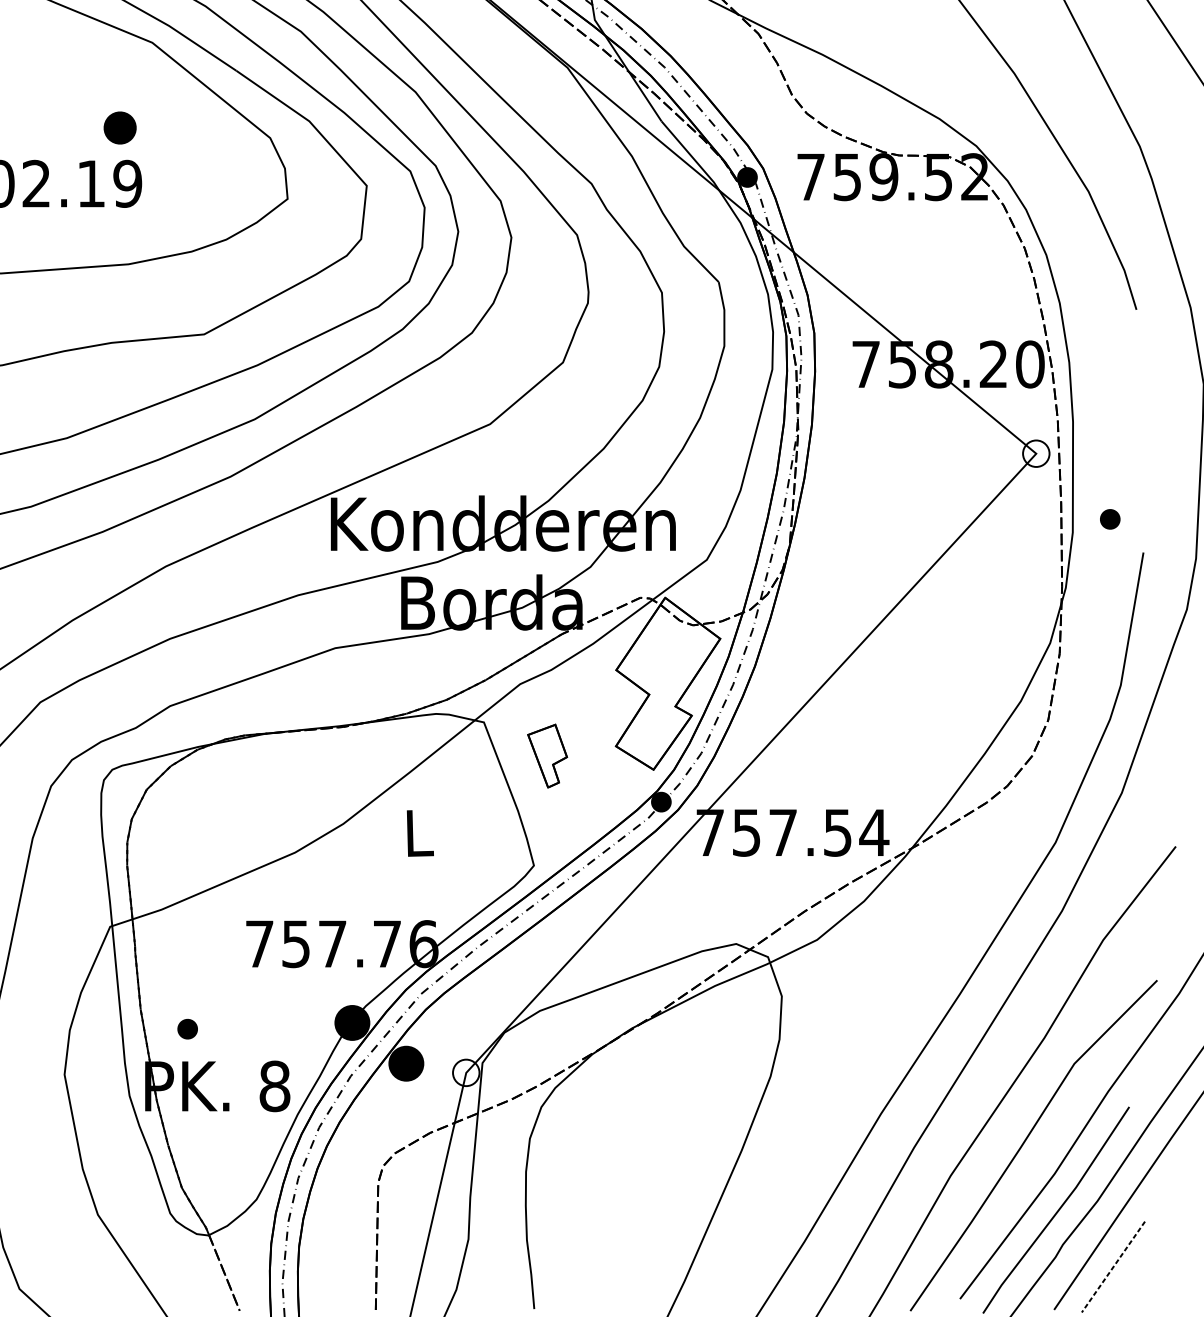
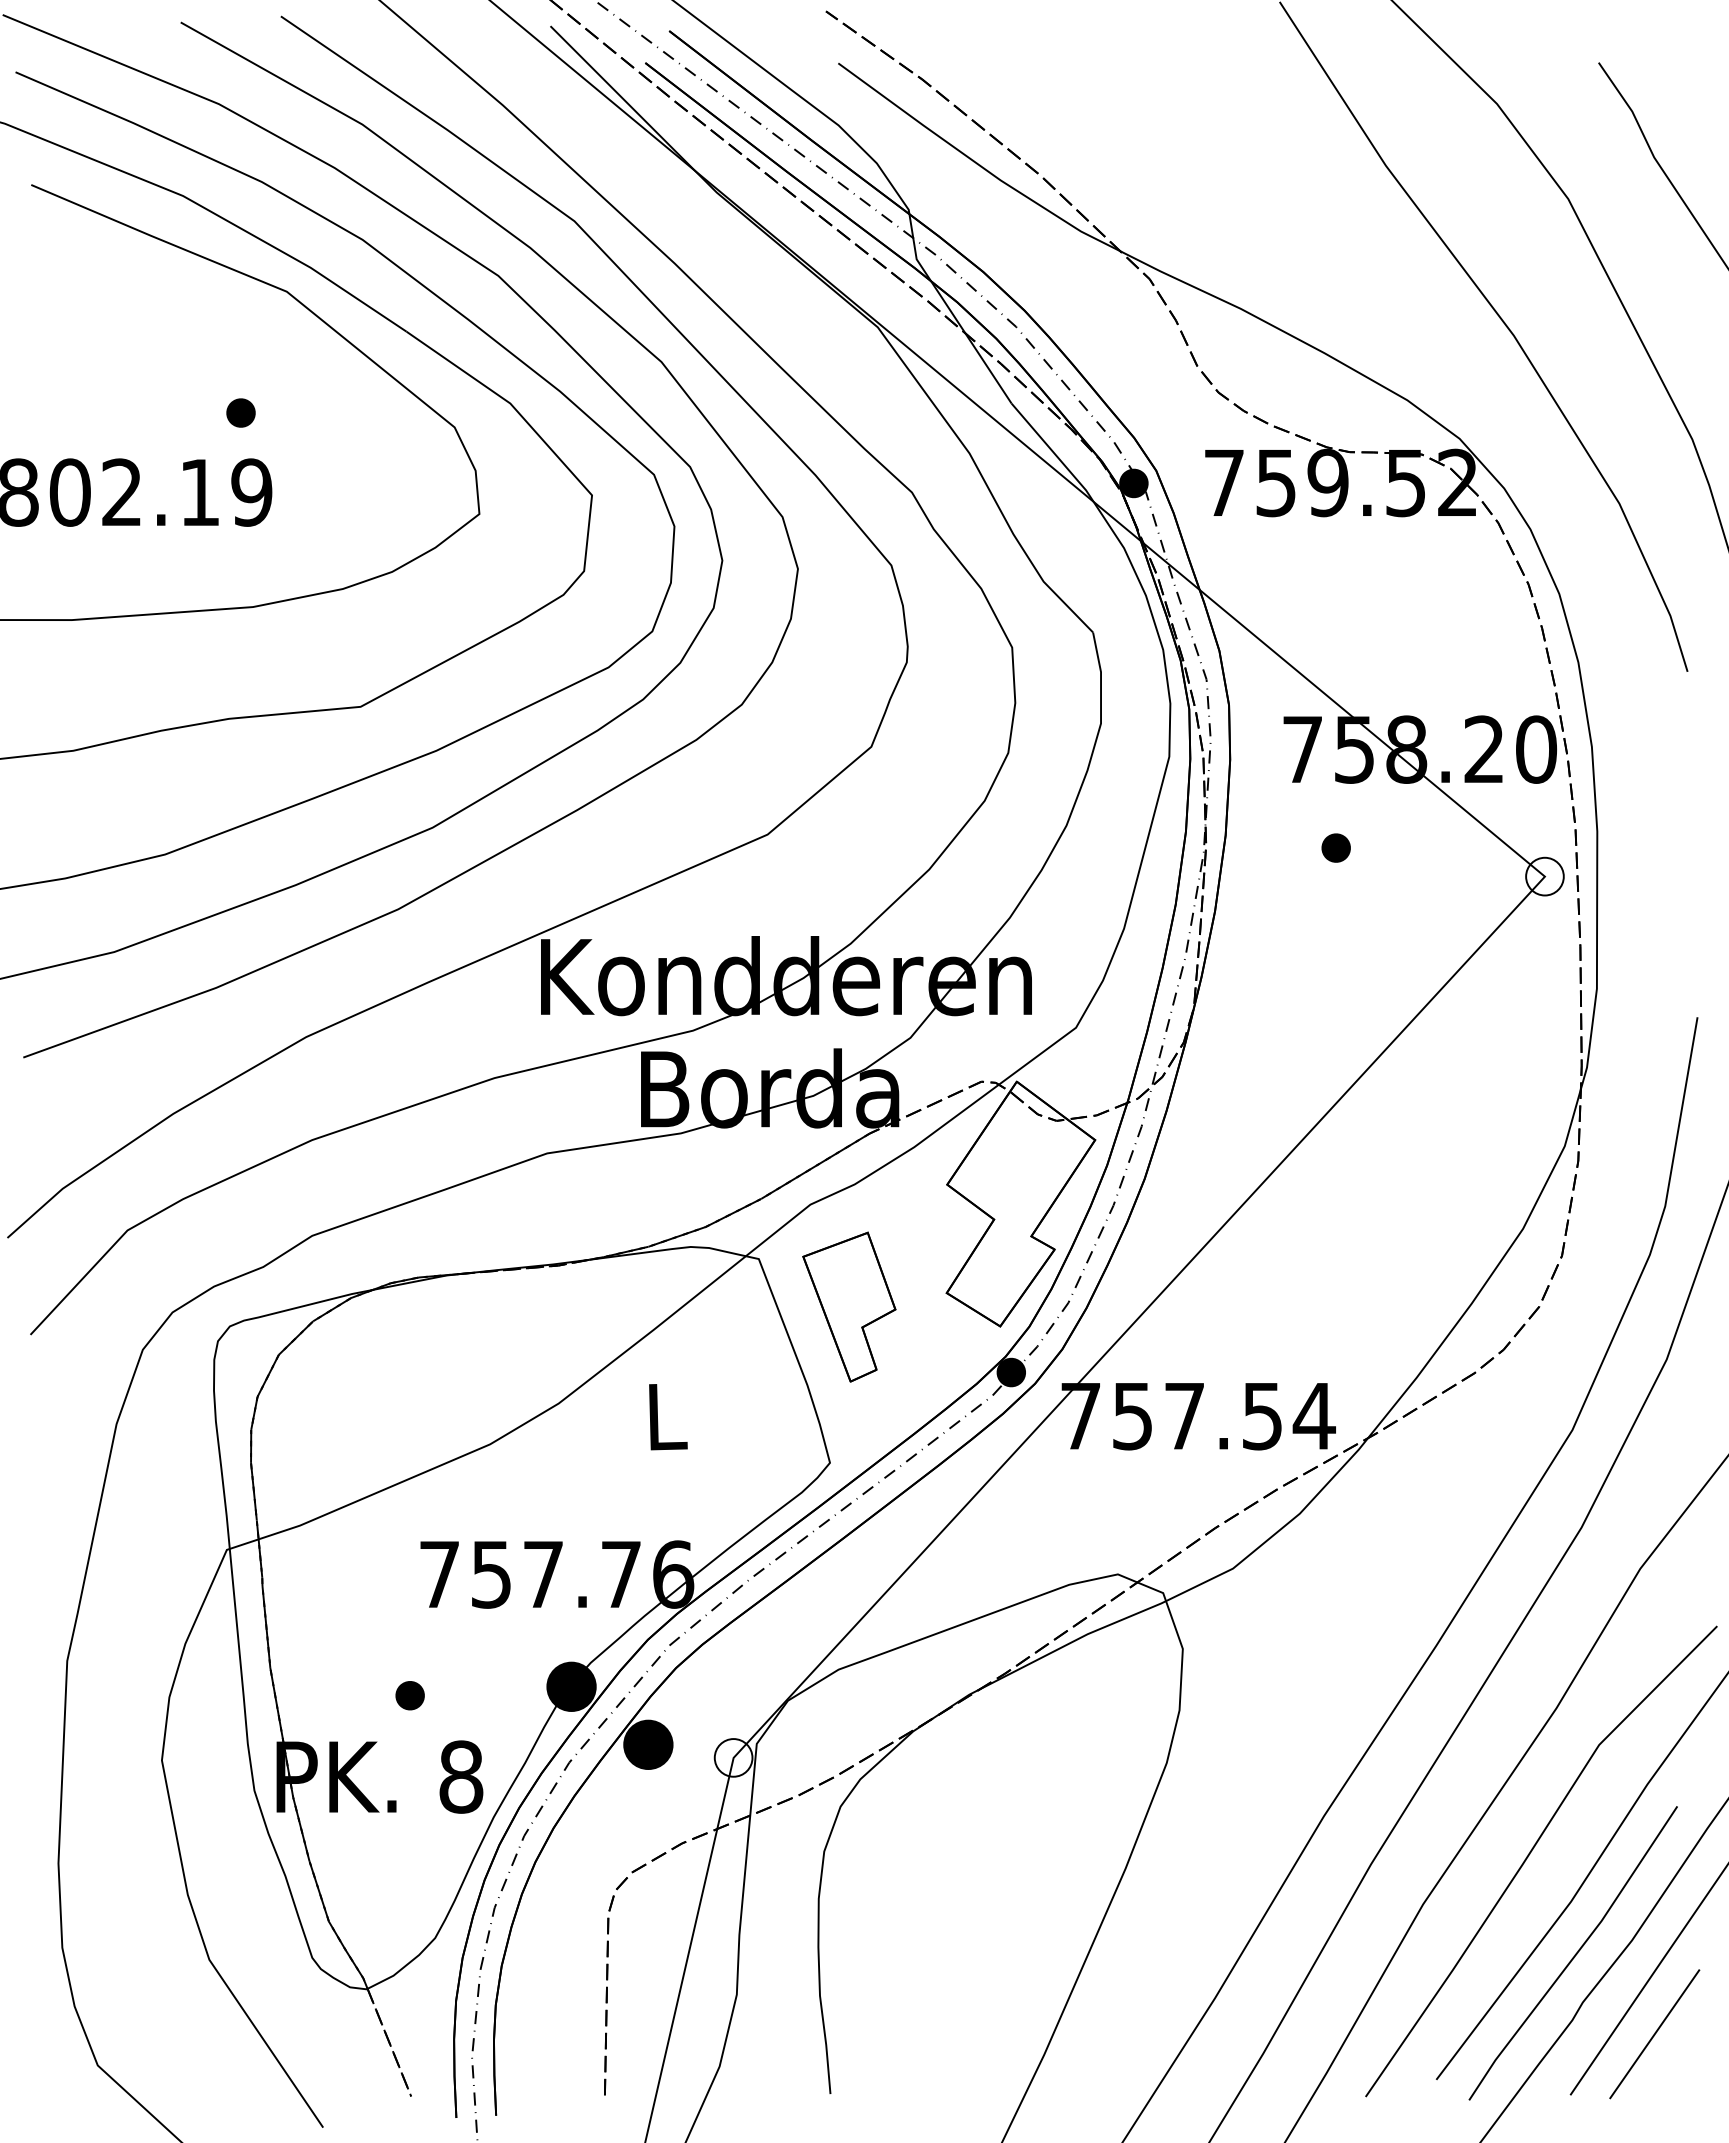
part: (119, 127) -> (240, 412), size x0.62
part: (1109, 518) -> (1335, 847), moved
part: (547, 755) -> (849, 1306), size x1.67
part: (187, 1029) -> (409, 1695), moved
line: (1113, 1267) -> (1654, 2034), dashed -> solid

